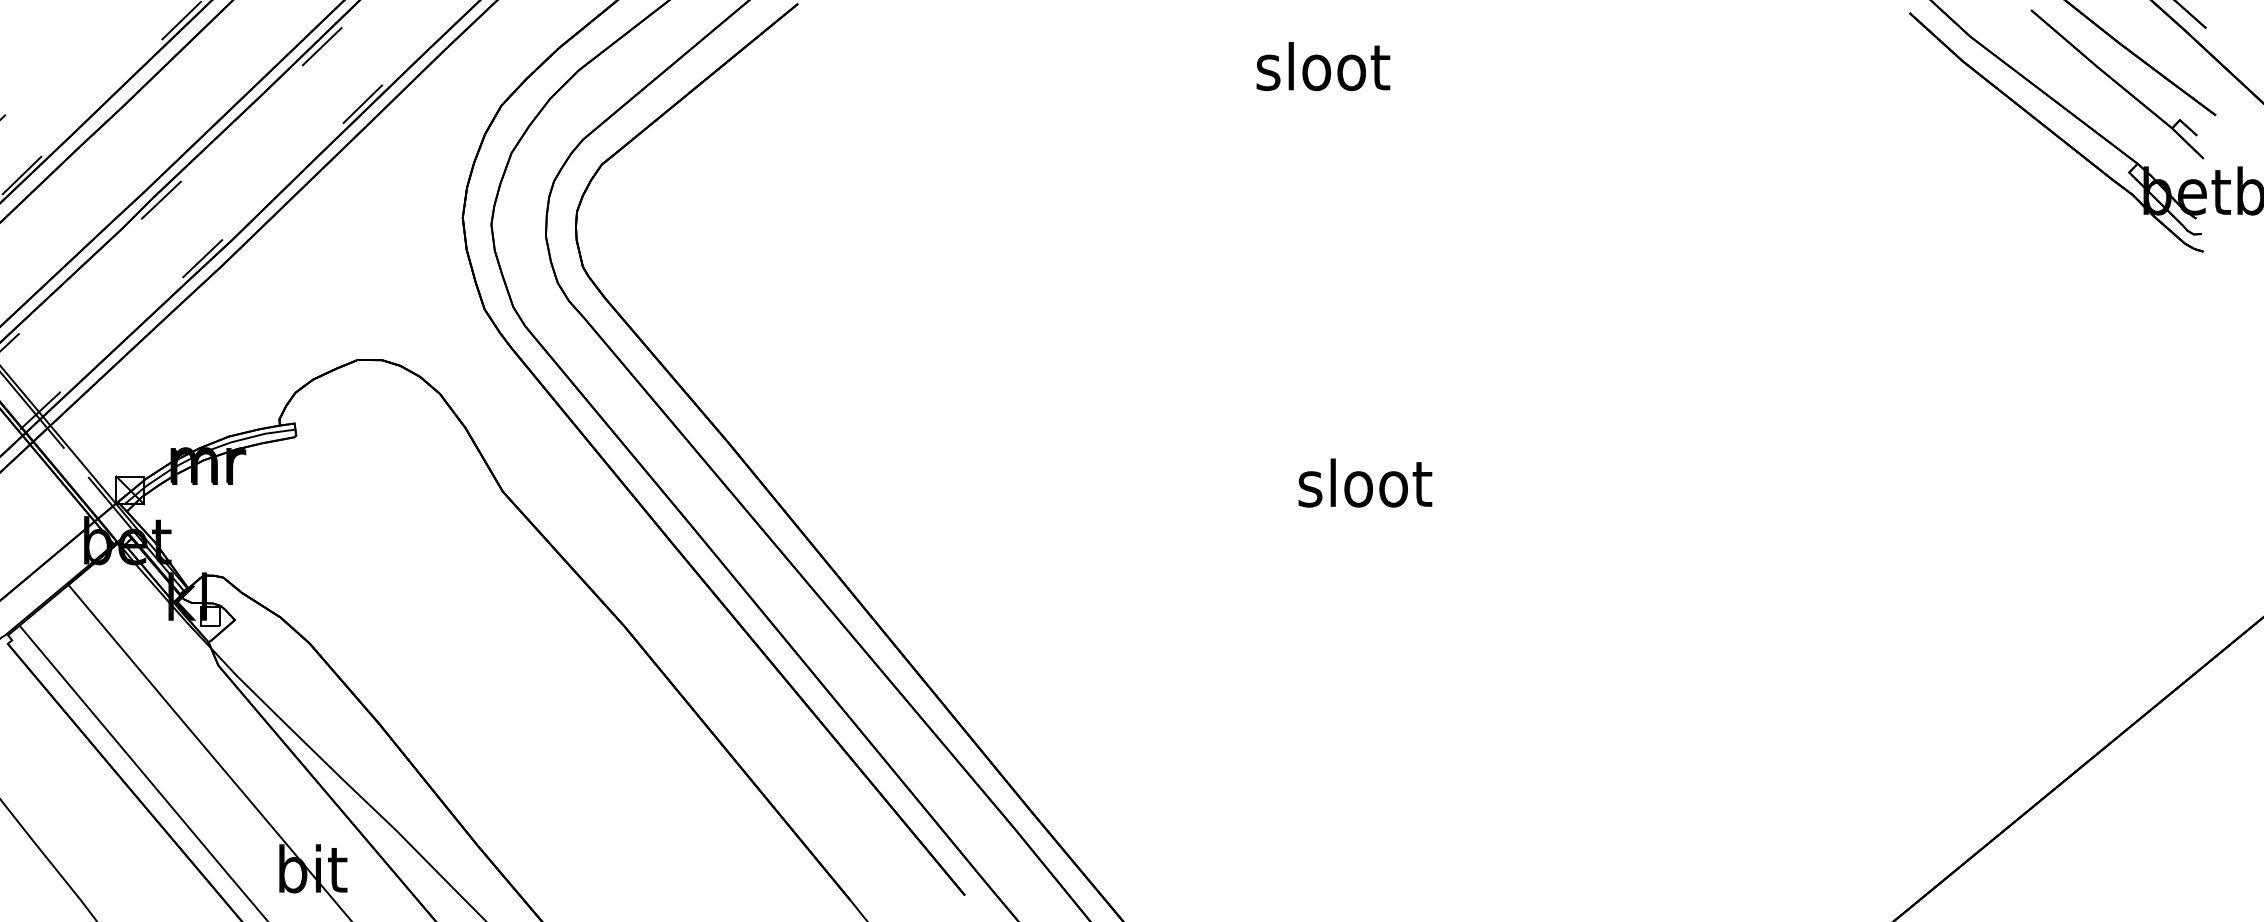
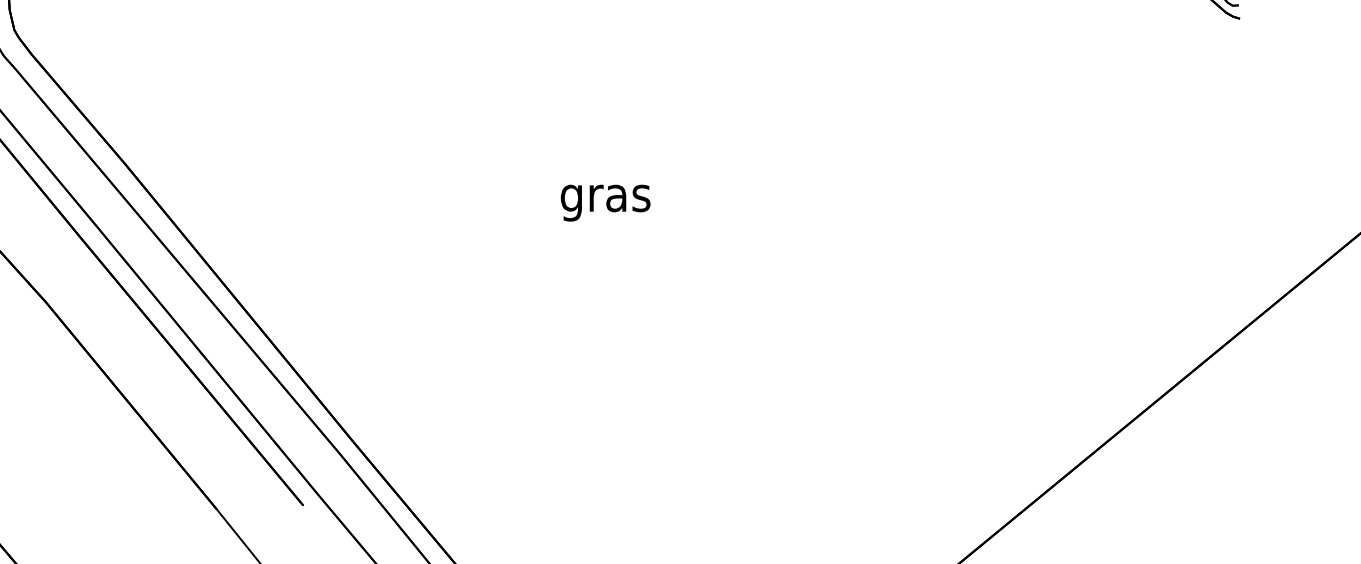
text: (1365, 488) -> (606, 197), sloot -> gras

